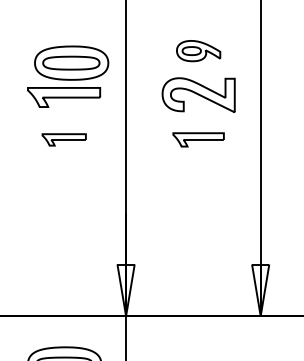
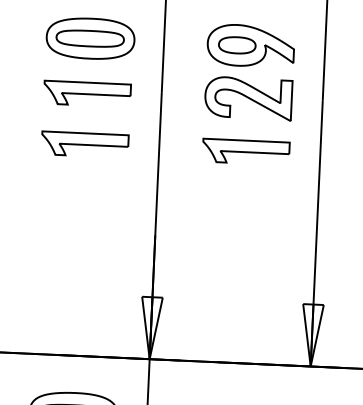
part: (198, 50) -> (250, 45), size x1.67
part: (71, 62) -> (90, 37), moved
part: (64, 139) -> (85, 144), size x1.67
part: (198, 139) -> (245, 151), size x1.43

